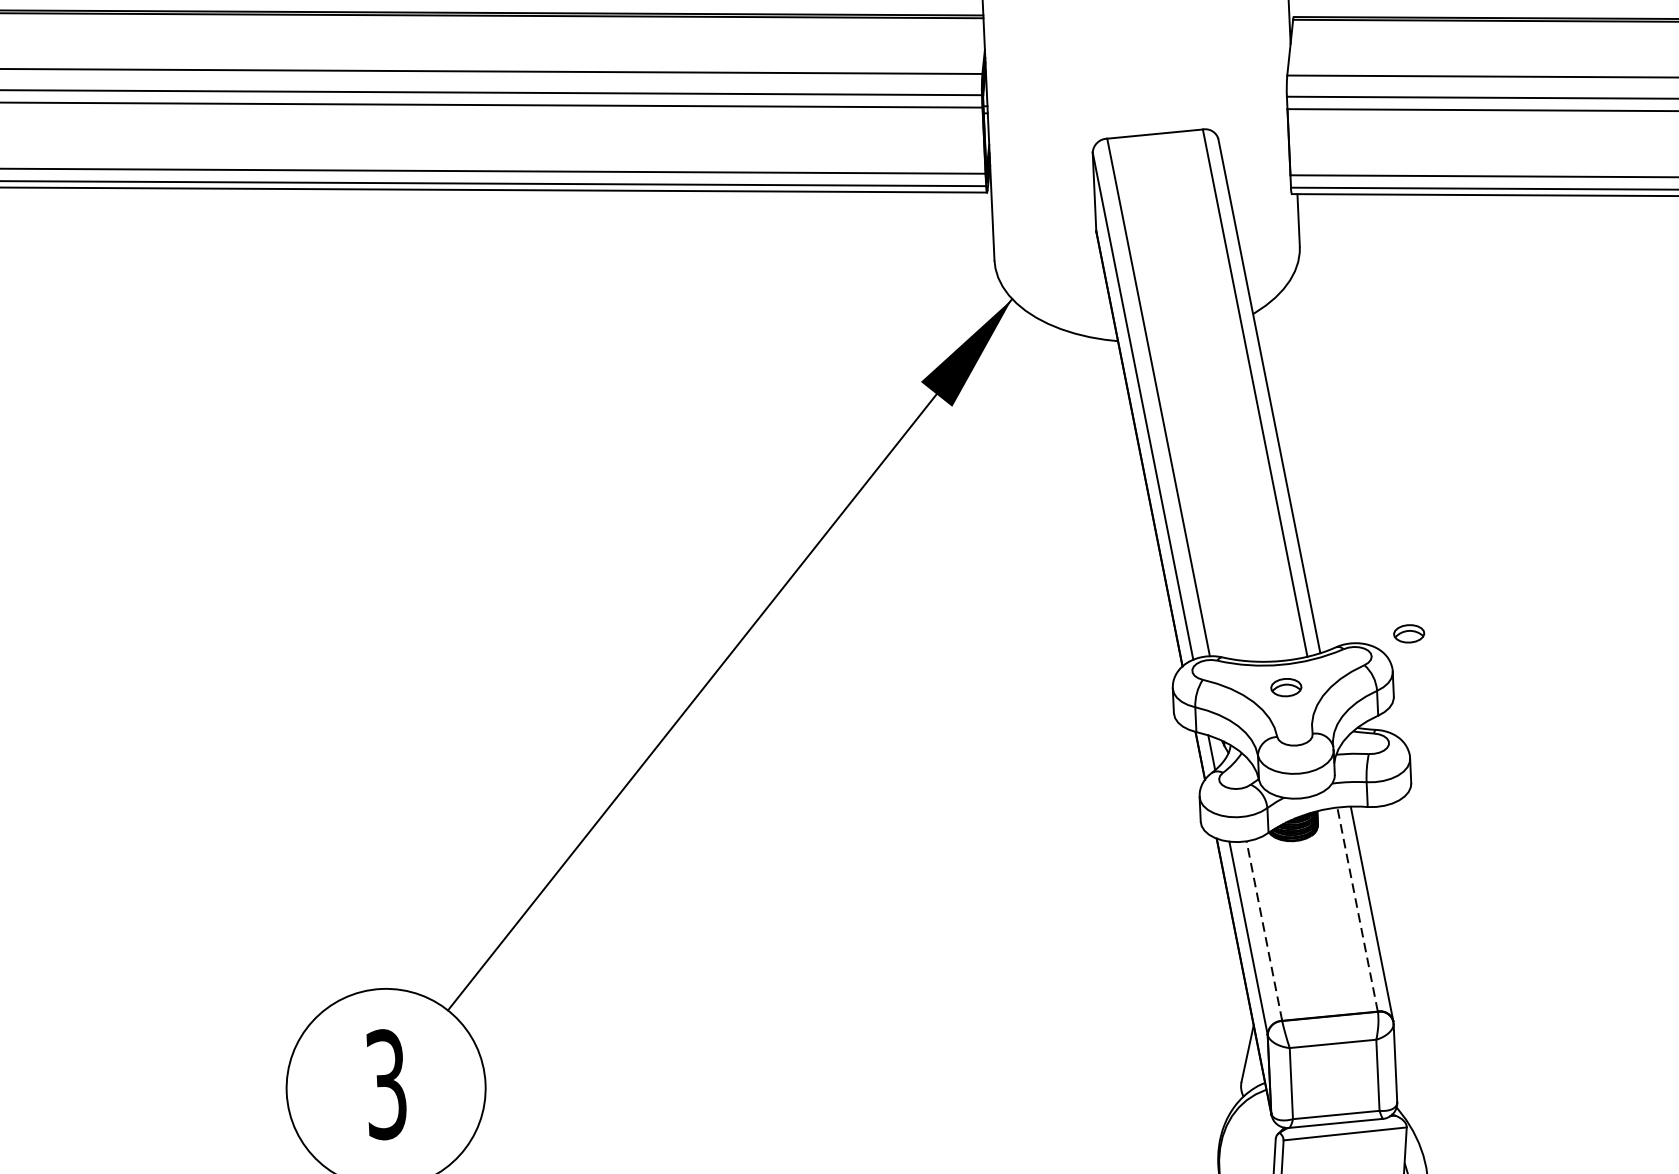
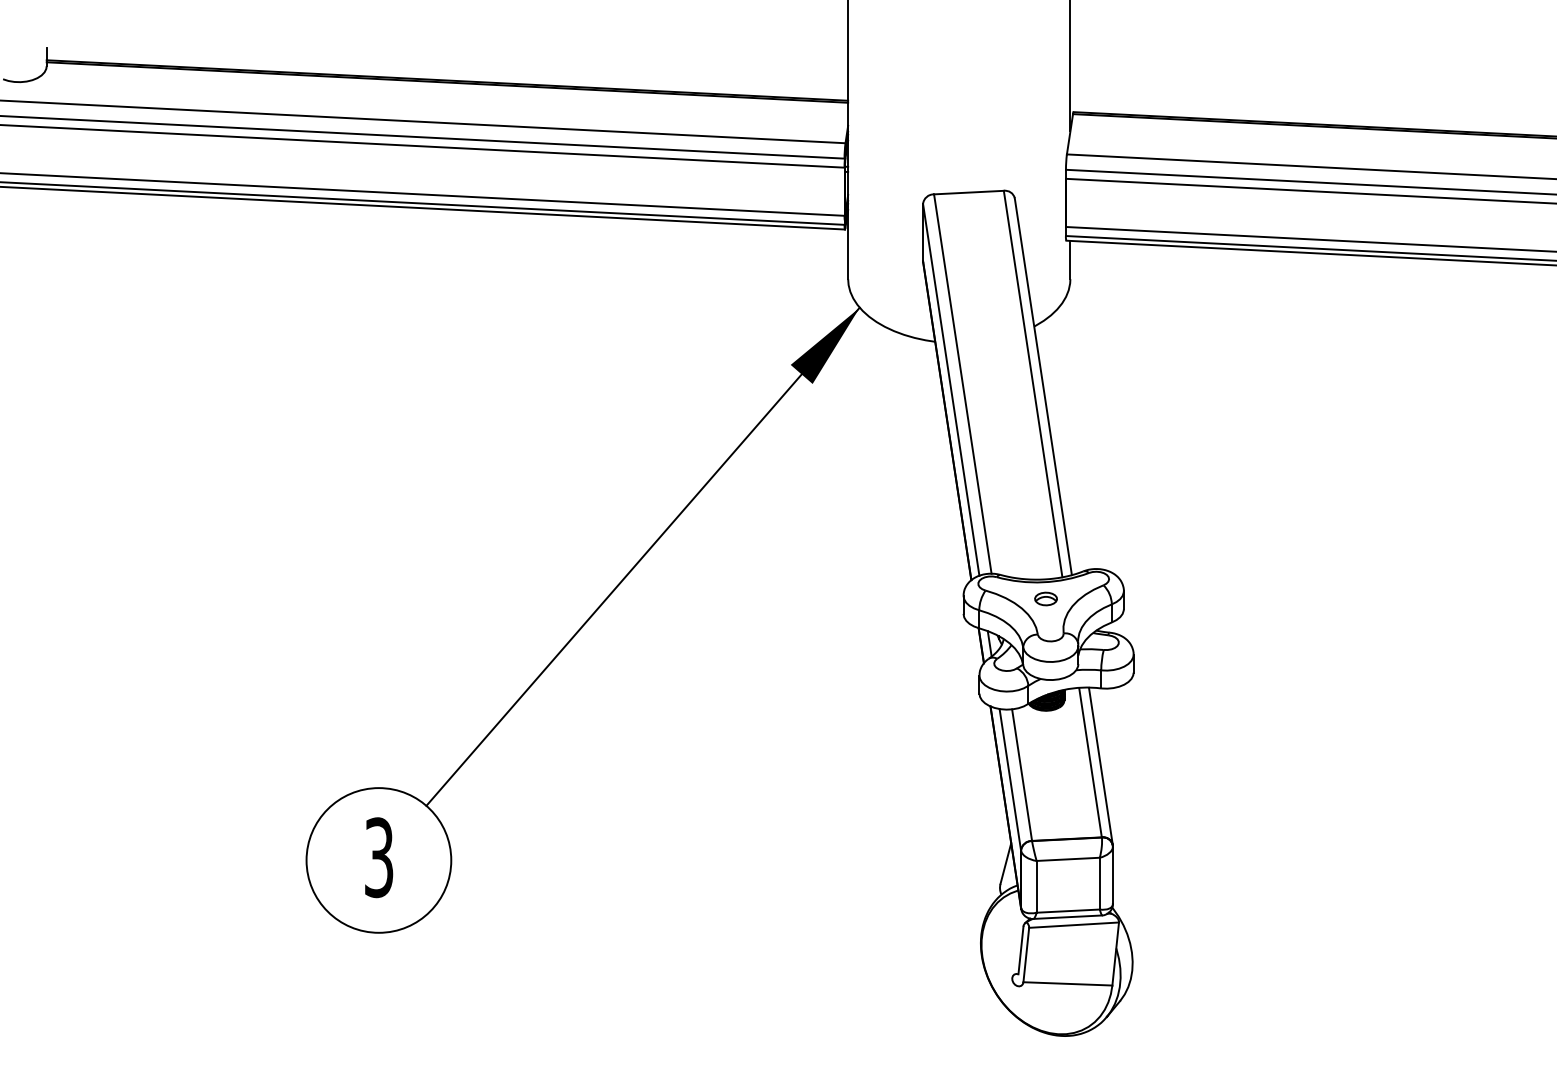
part: (1408, 633) -> (1136, 563), removed
line: (1357, 909) -> (1090, 762), dashed -> solid
line: (1264, 931) -> (1022, 775), dashed -> solid

